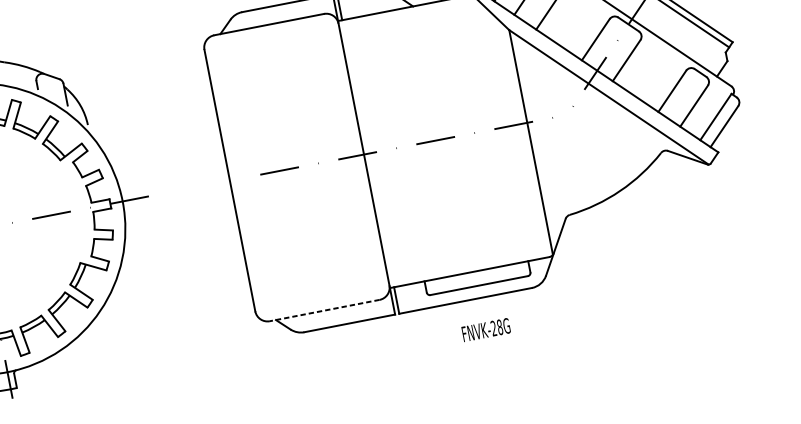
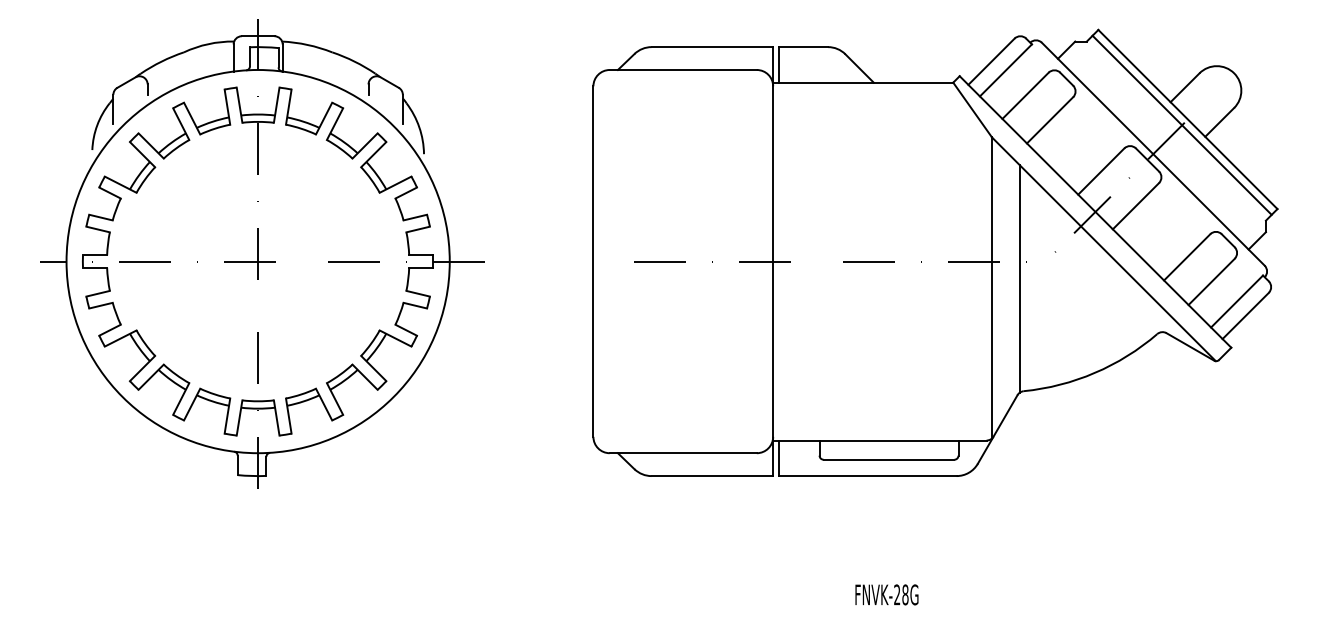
line: (550, 131) -> (1019, 278), added
line: (324, 310) -> (683, 453), dashed -> solid
text: (485, 329) -> (886, 594), moved

